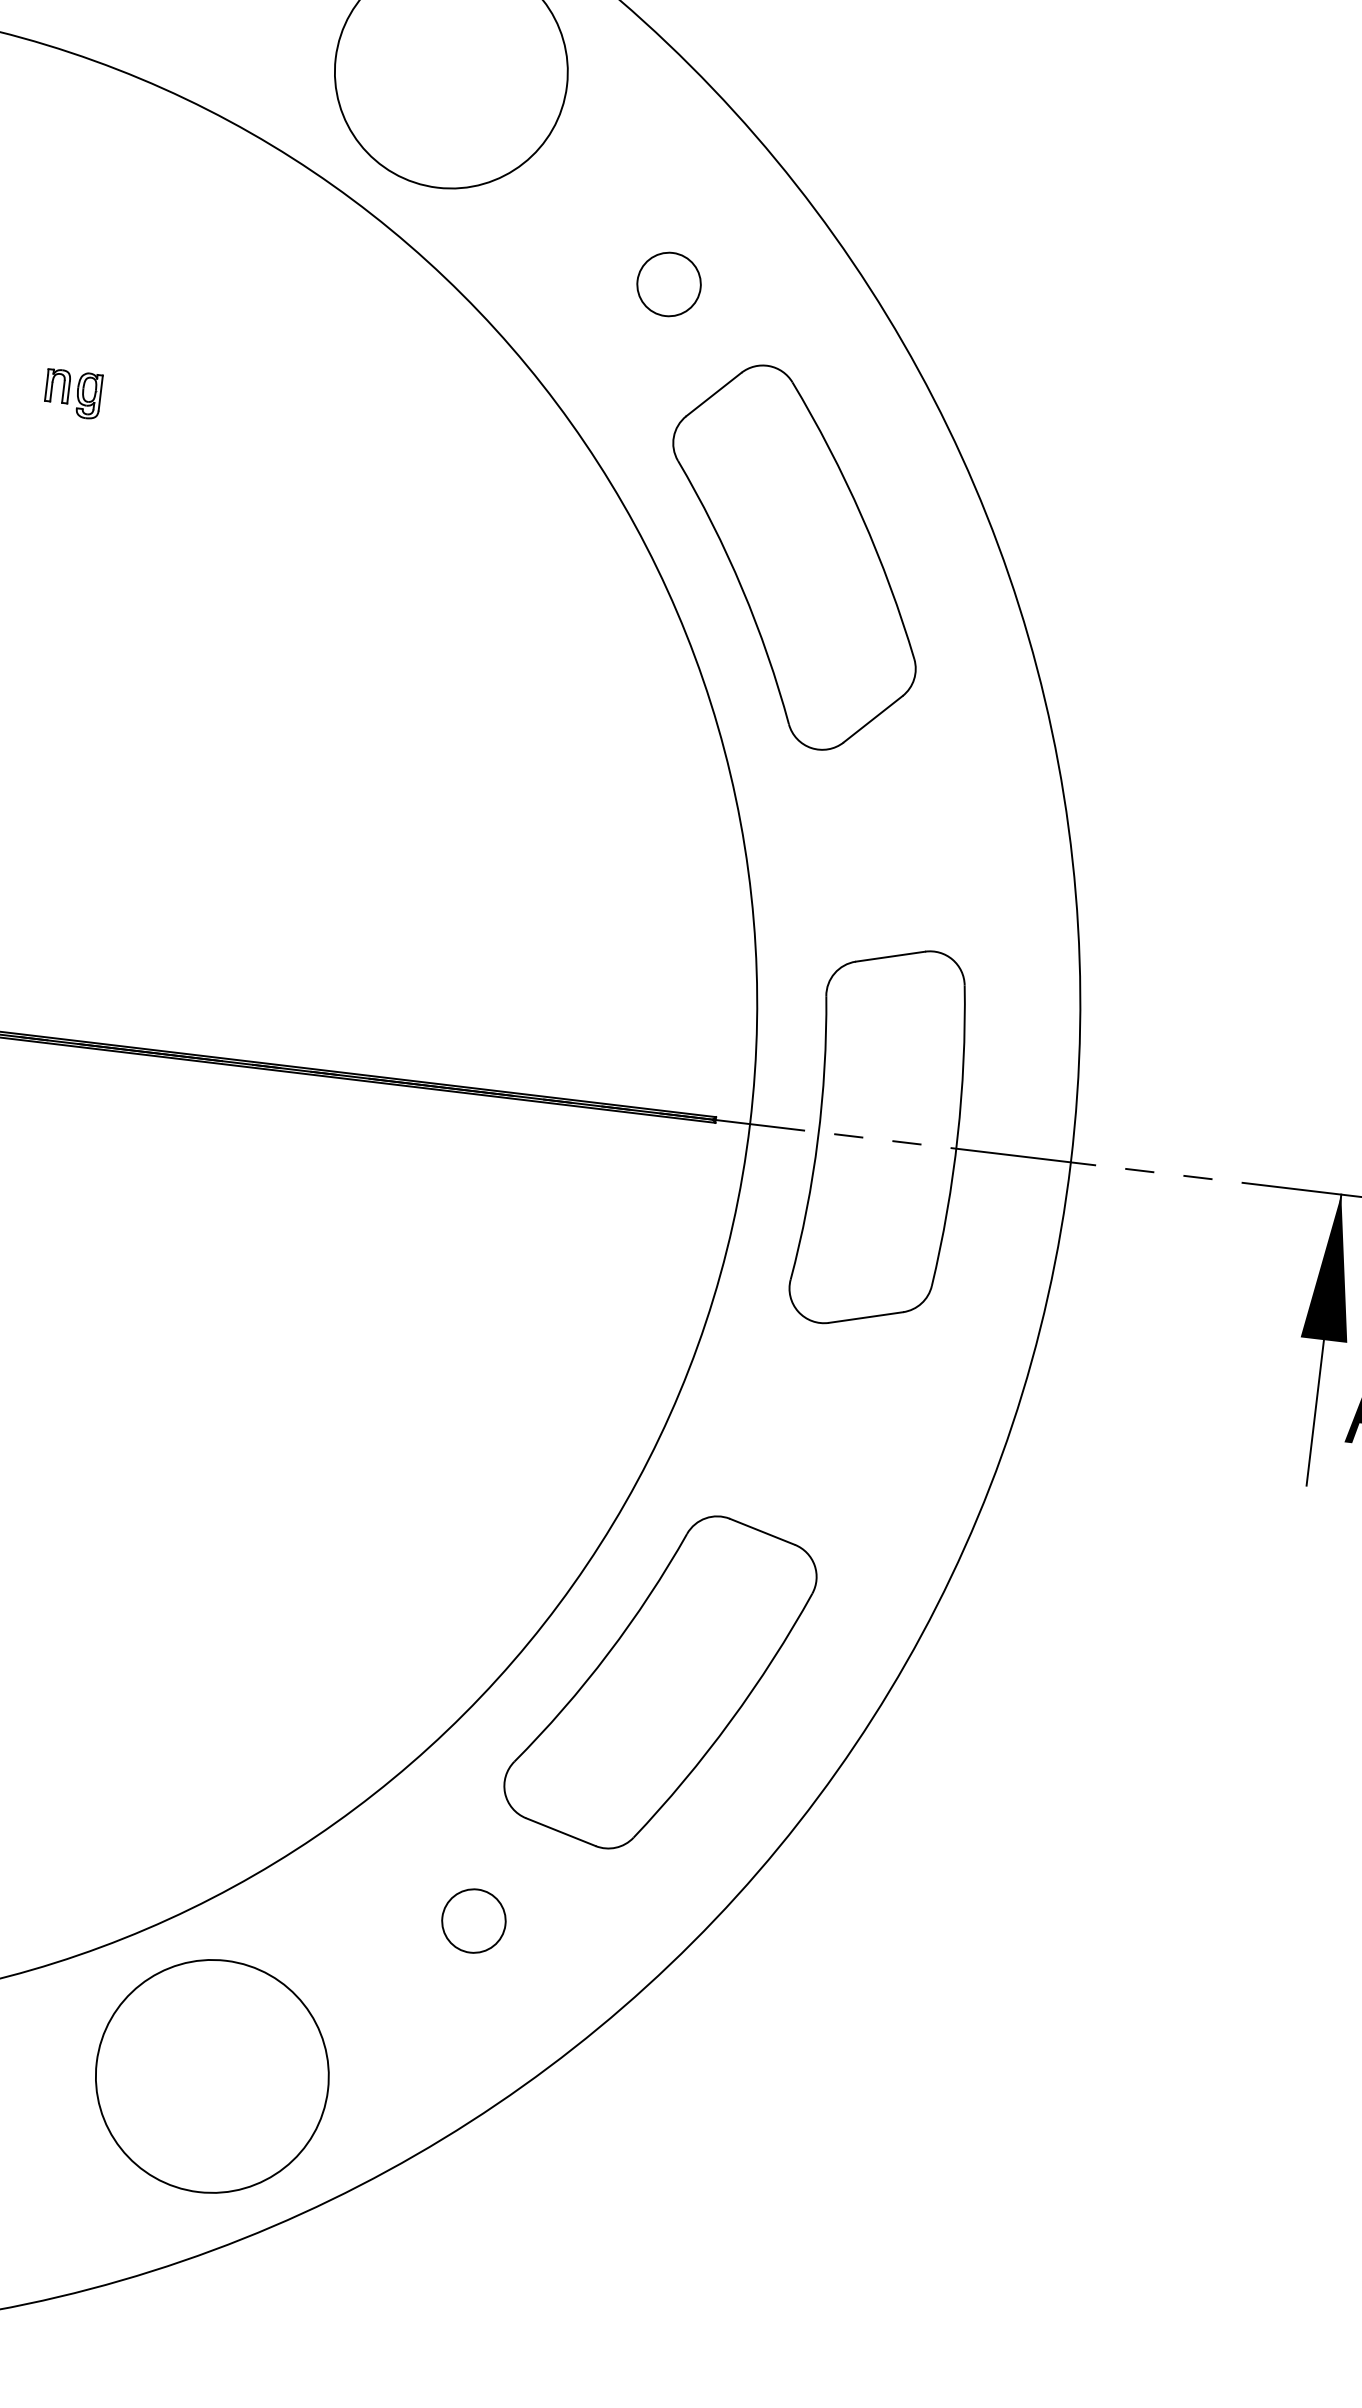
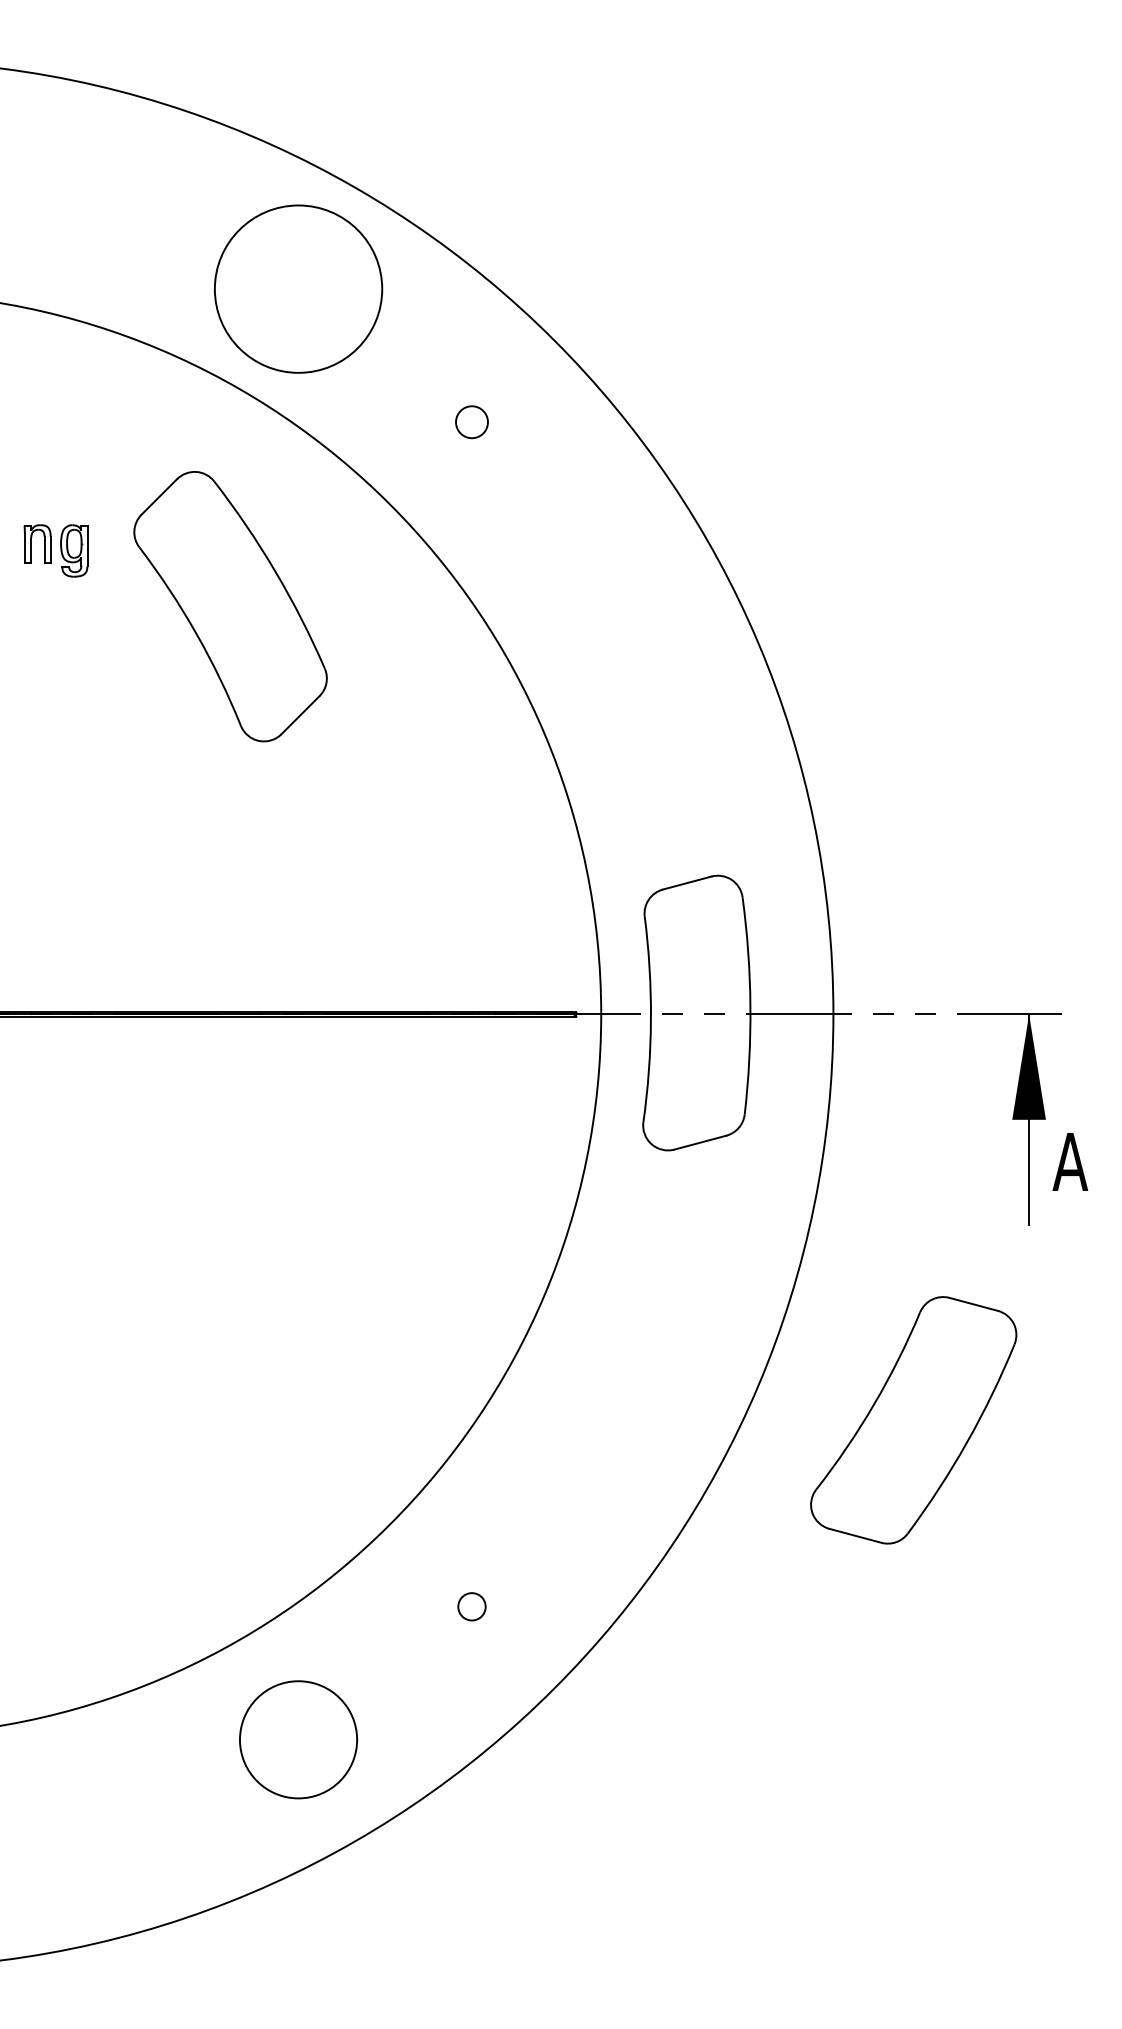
circle: (668, 284) -> (471, 422), size x0.7
part: (72, 394) -> (55, 551), size x1.6
part: (794, 557) -> (230, 606), moved
part: (660, 1682) -> (913, 1420), moved
circle: (473, 1920) -> (471, 1606), size x0.6
circle: (212, 2075) -> (298, 1739), size x0.7

